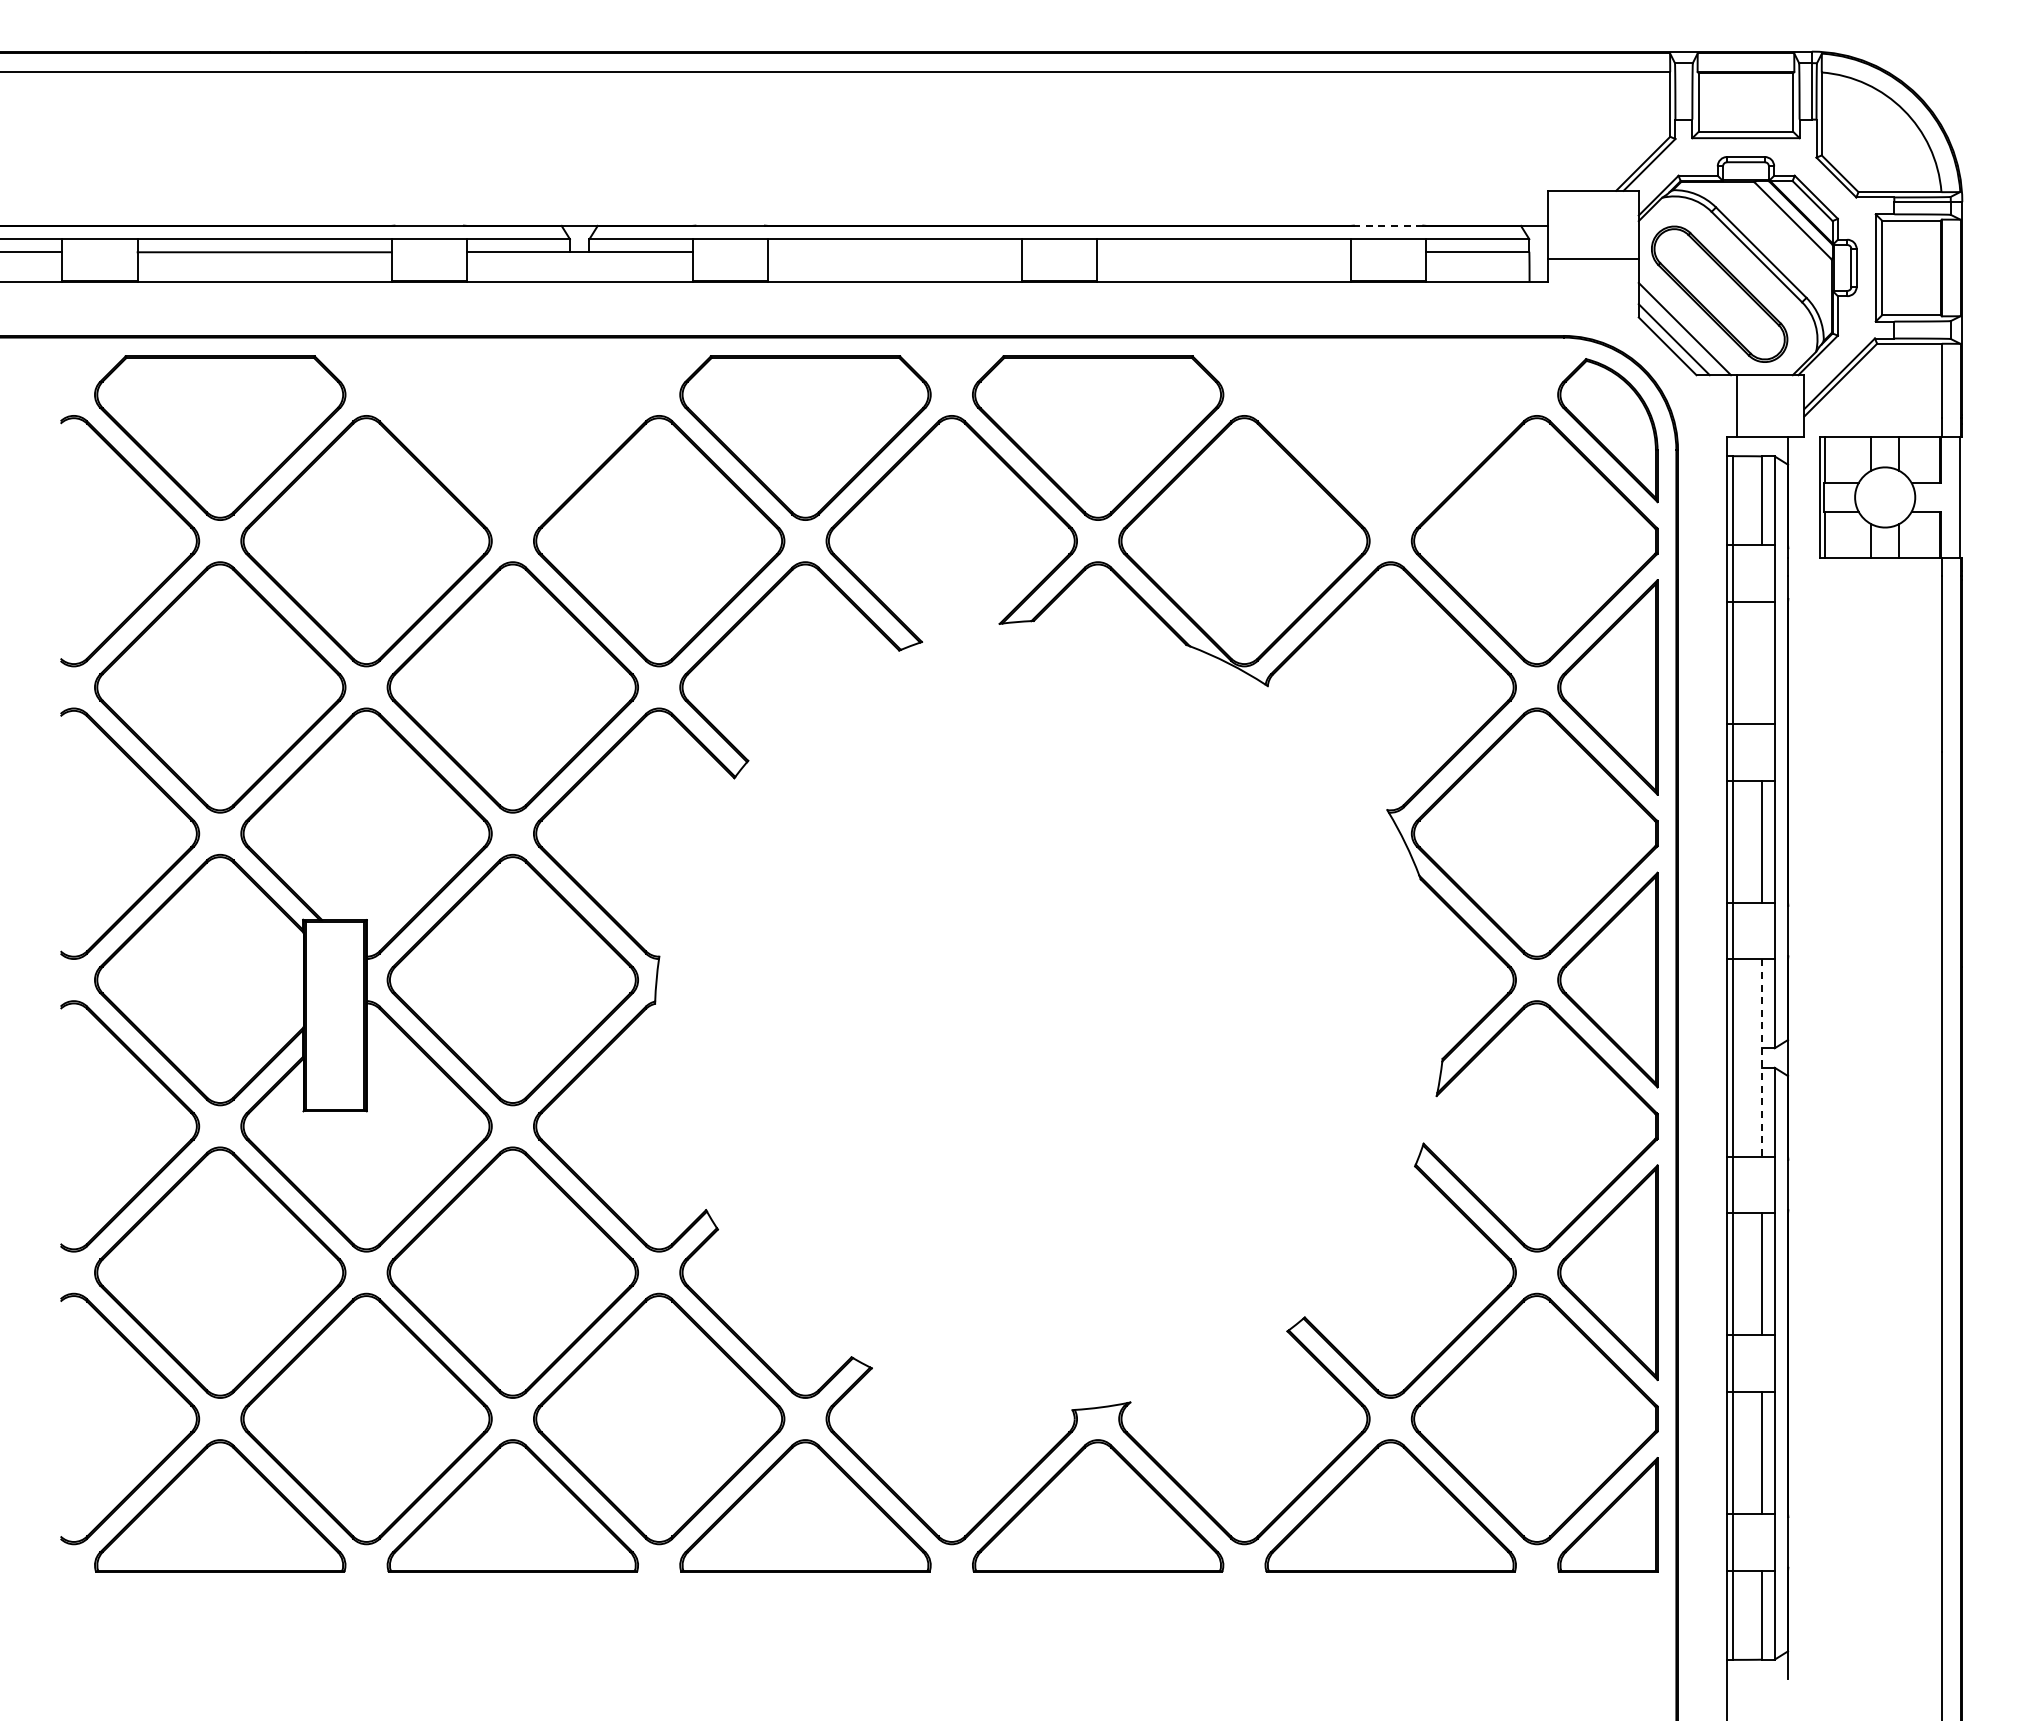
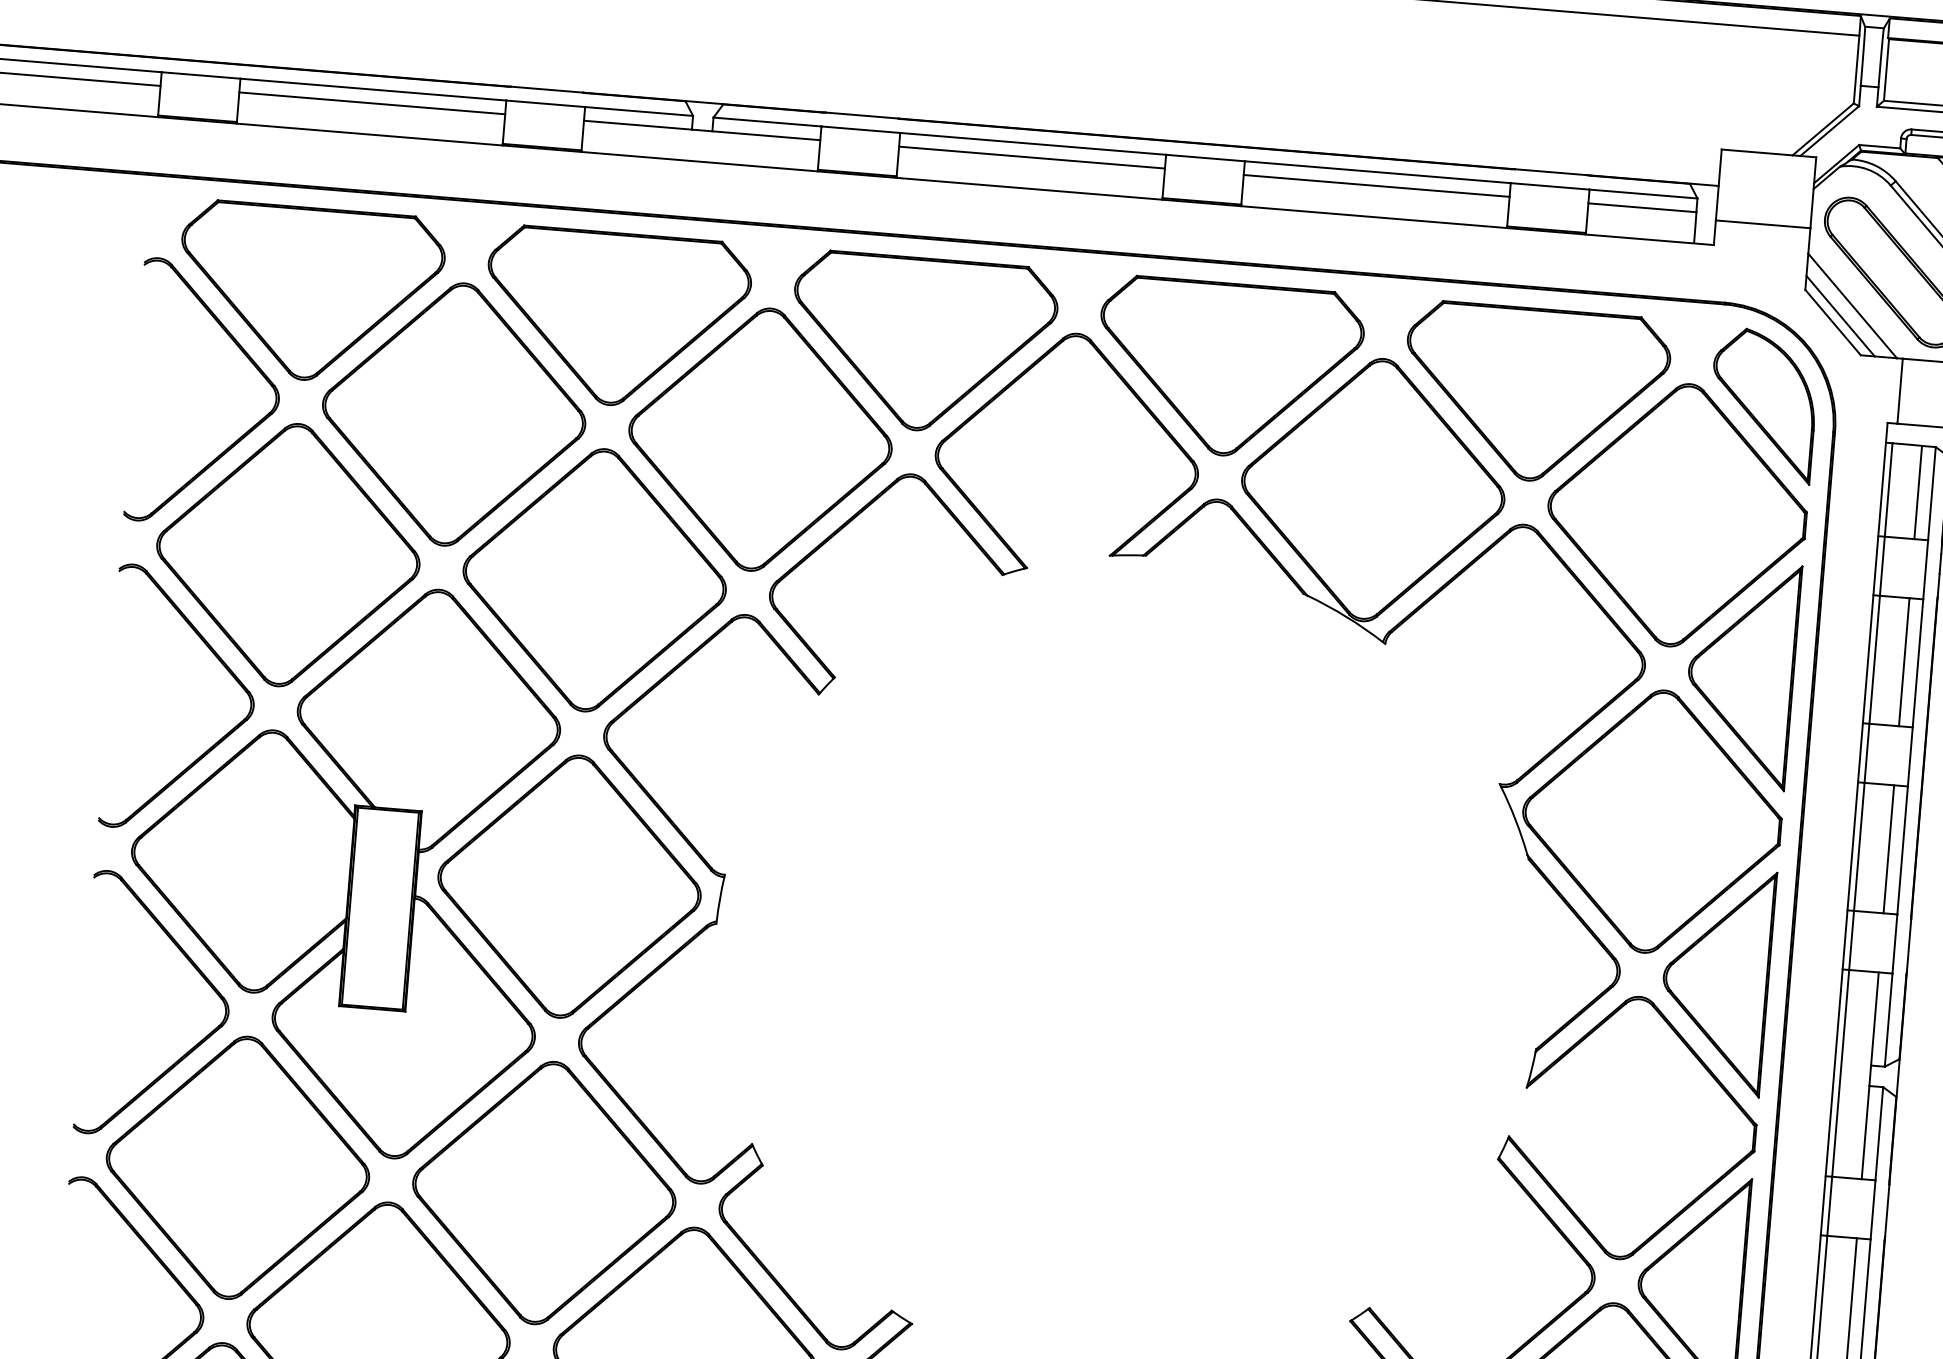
line: (1388, 225) -> (1551, 172), dashed -> solid
line: (894, 252) -> (1031, 157), added
line: (1223, 252) -> (1376, 186), added
part: (512, 437) -> (615, 318), added
part: (1390, 437) -> (1535, 394), added
line: (1761, 662) -> (1904, 661), added
line: (1761, 1058) -> (1870, 1076), dashed -> solid

